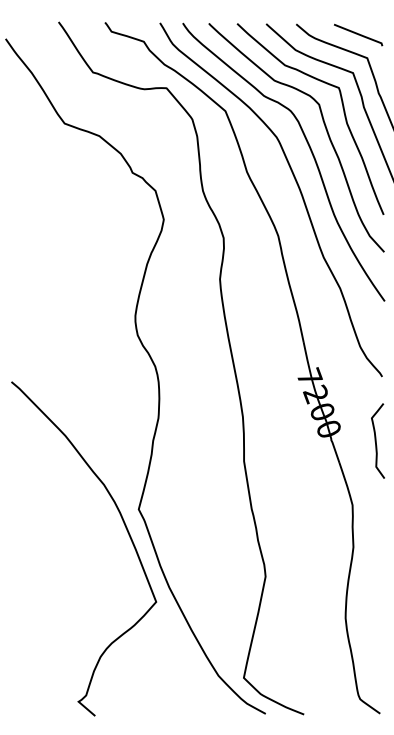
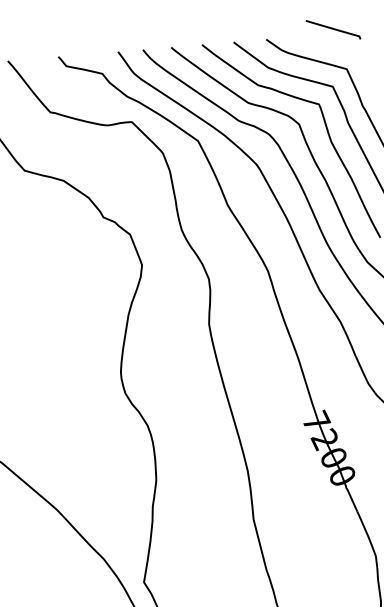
curve: (358, 34) -> (333, 29), moved

